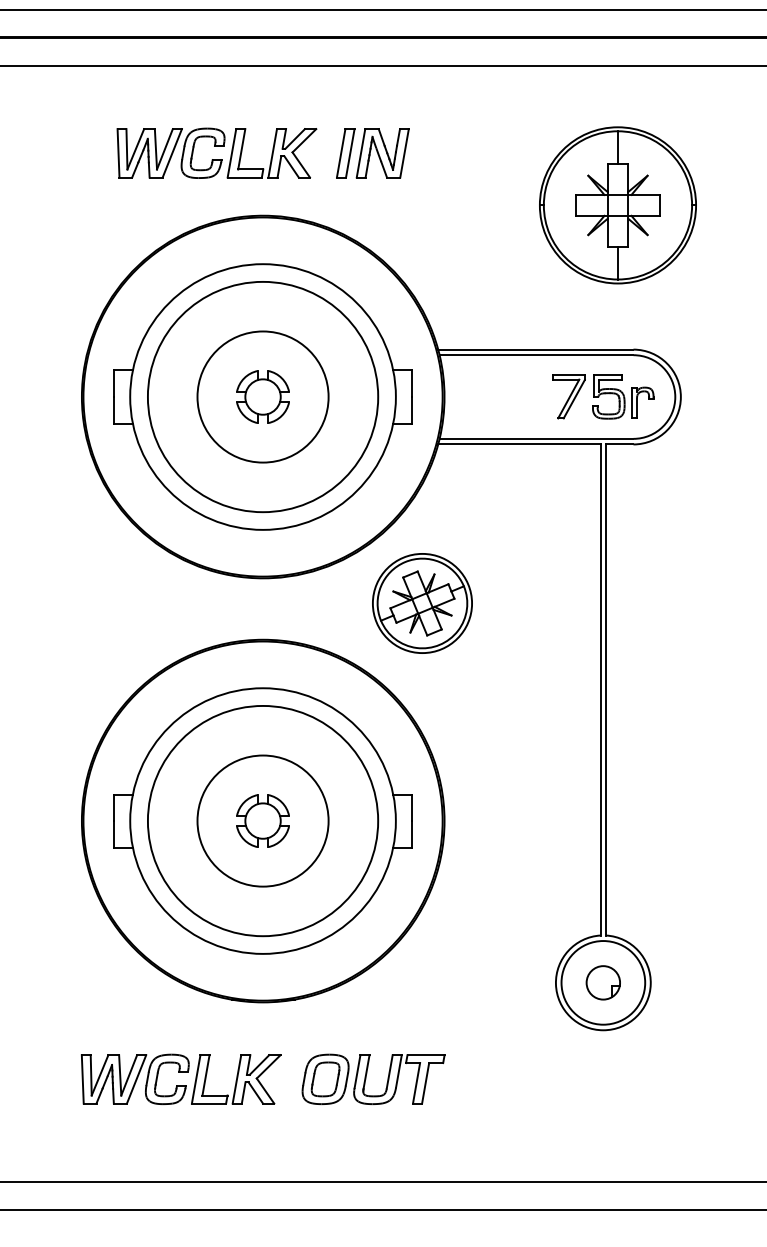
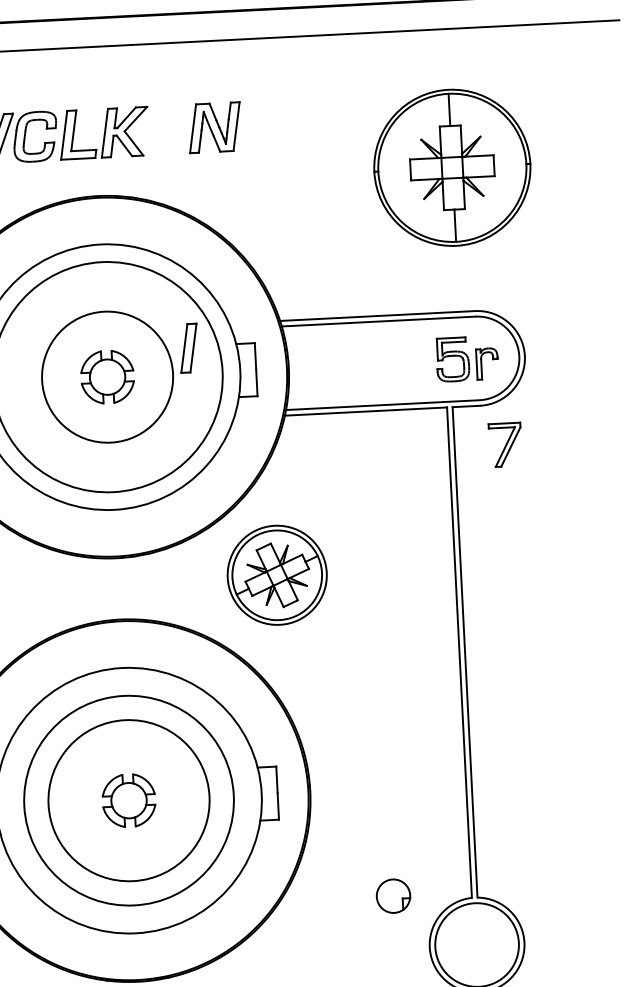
part: (345, 153) -> (188, 348), moved
part: (568, 396) -> (504, 444), moved
circle: (262, 820) -> (128, 800), size x0.7
circle: (262, 820) -> (128, 800), size x1.6
part: (602, 982) -> (392, 895), moved

